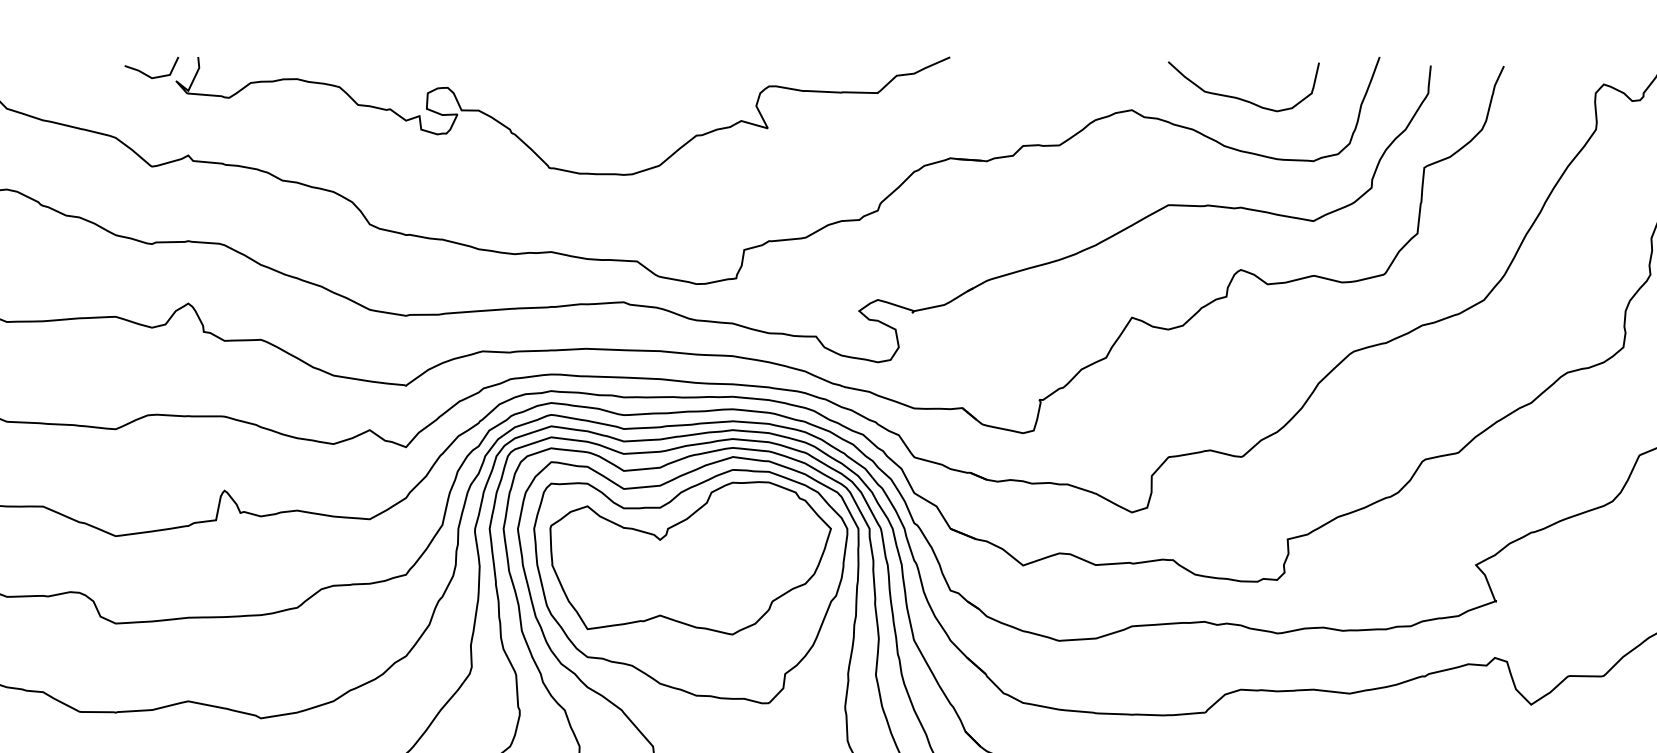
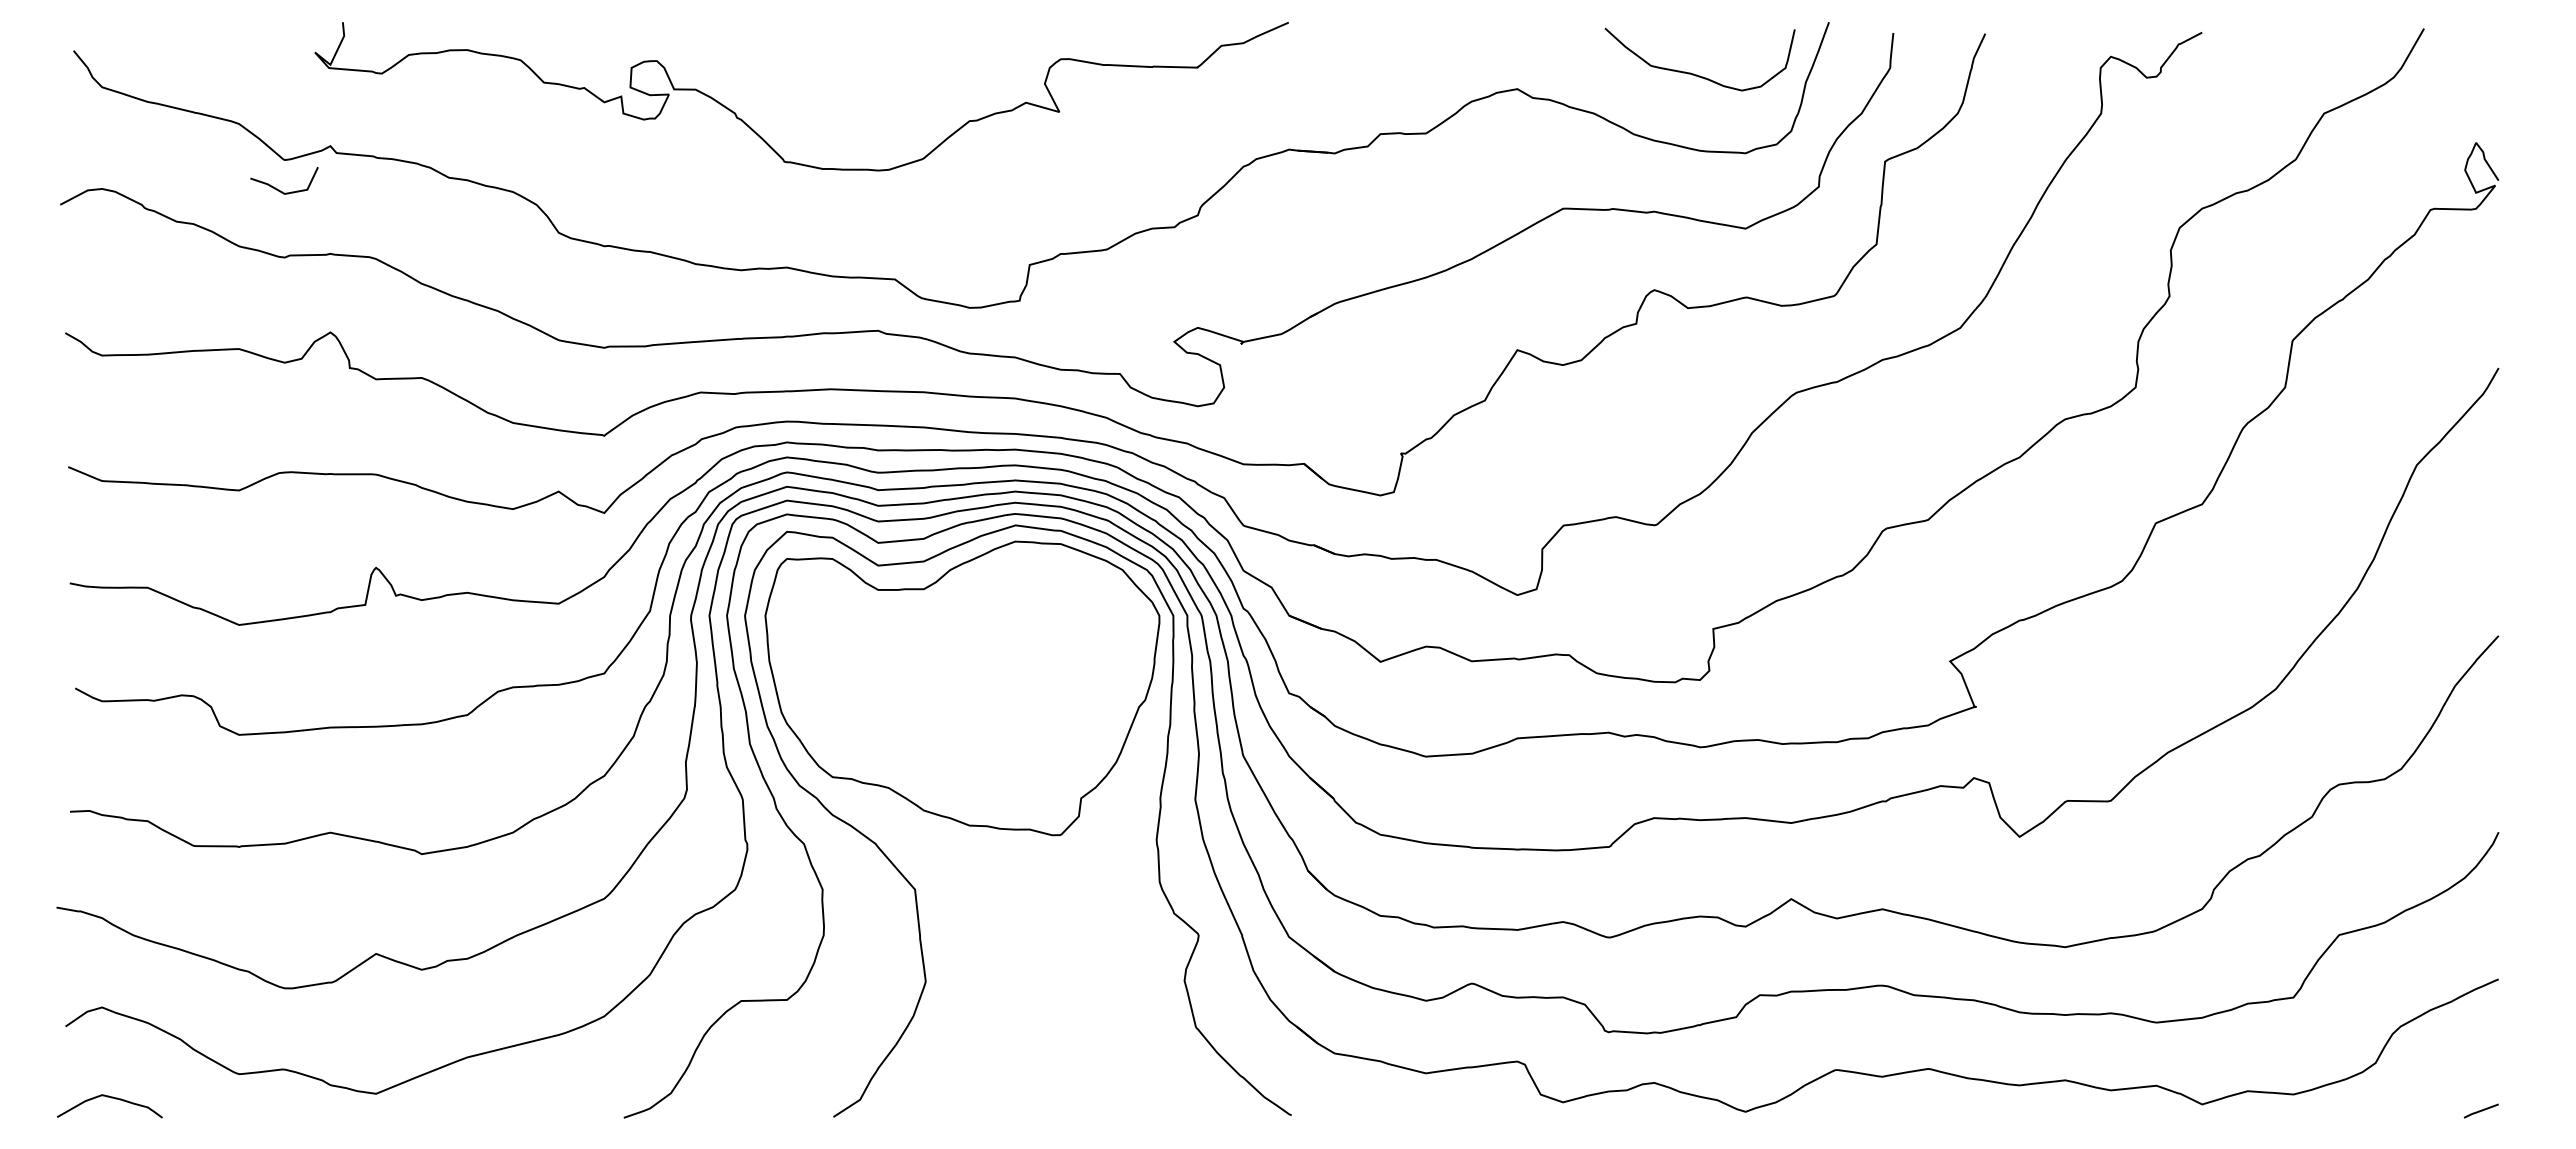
line: (147, 74) -> (279, 189), moved
curve: (1241, 98) -> (1697, 74), moved
part: (690, 558) -> (962, 652), removed

